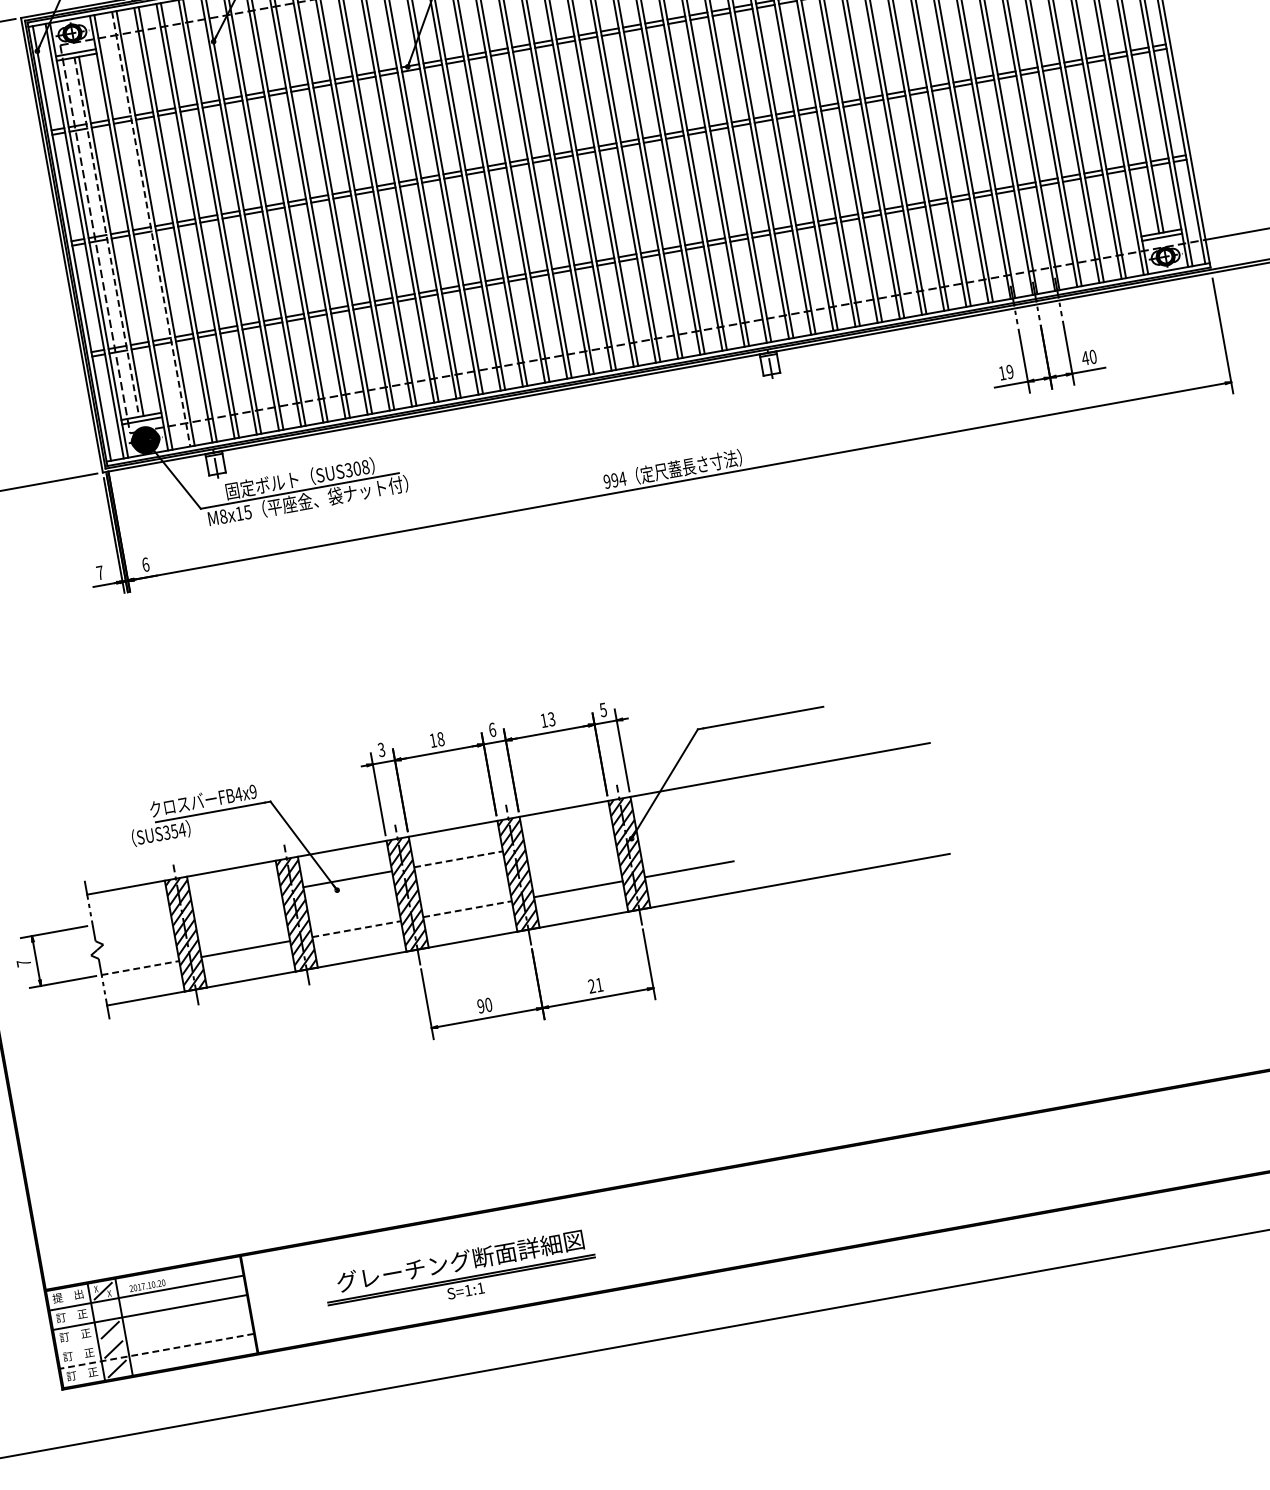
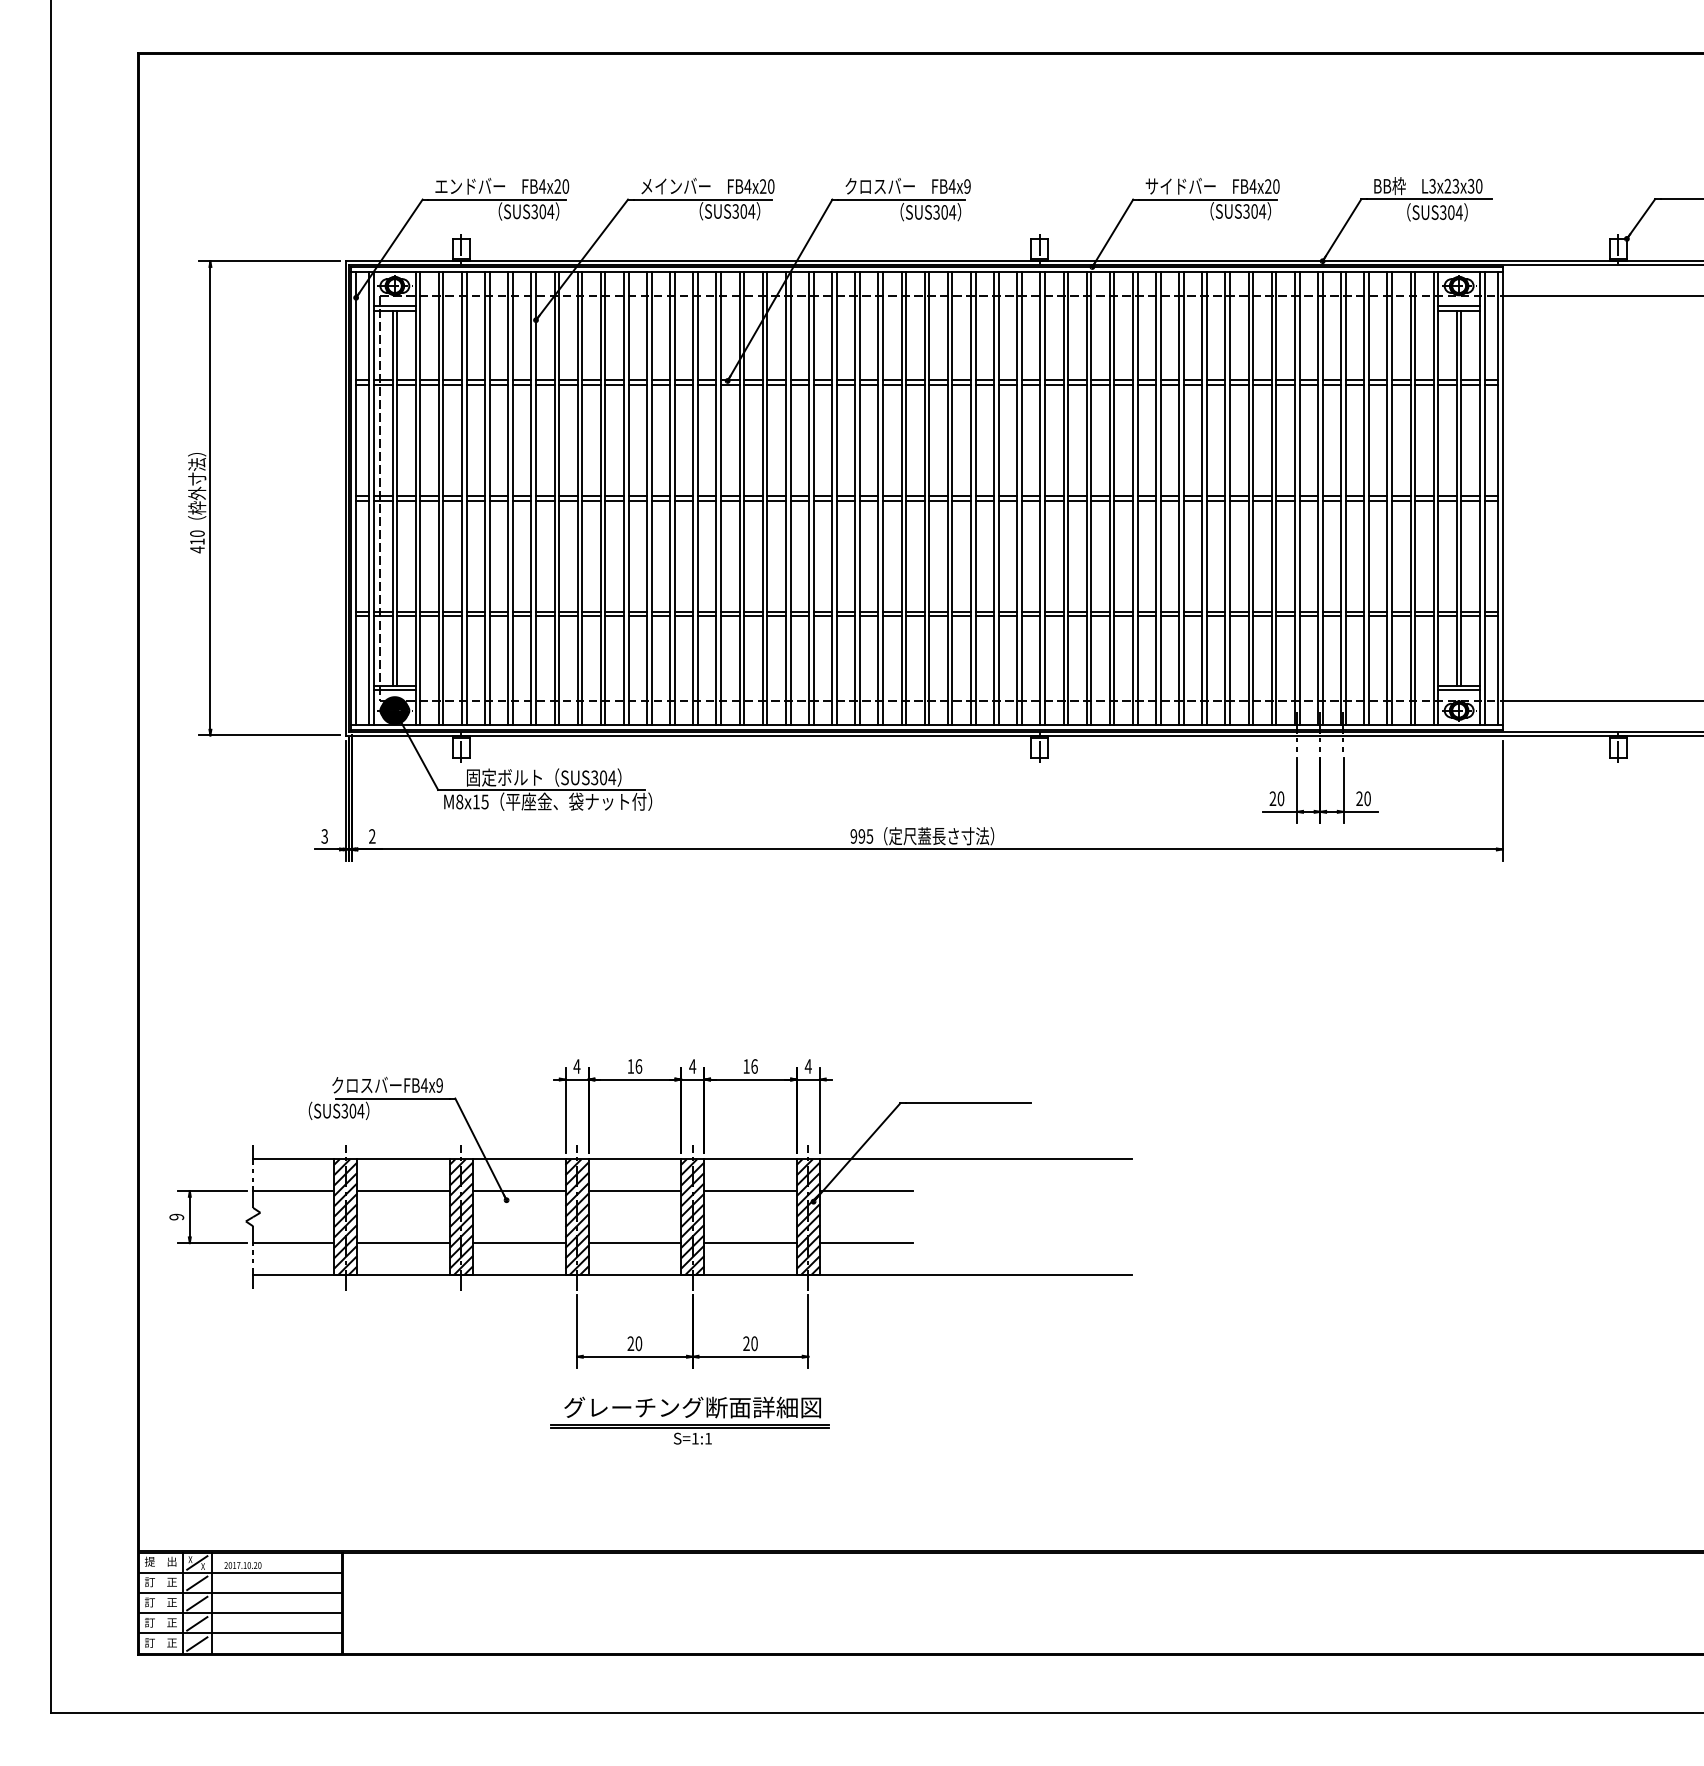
line: (150, 229) -> (438, 498), dashed -> solid
line: (106, 237) -> (392, 498), dashed -> solid
text: (1085, 358) -> (1359, 798), 40 -> 20
text: (1005, 372) -> (1276, 798), 19 -> 20
text: (365, 466) -> (612, 777), SUS308 -> SUS304
text: (622, 479) -> (869, 836), 994 -> 995
text: (145, 564) -> (372, 836), 6 -> 2
text: (99, 573) -> (324, 836), 7 -> 3
text: (602, 710) -> (807, 1066), 5 -> 4
text: (551, 719) -> (754, 1066), 13 -> 16
text: (492, 729) -> (692, 1066), 6 -> 4
text: (440, 739) -> (638, 1066), 18 -> 16
text: (381, 749) -> (576, 1066), 3 -> 4
line: (680, 819) -> (866, 1191), added
text: (174, 830) -> (352, 1110), SUS354 -> SUS304
line: (569, 839) -> (750, 1191), added
line: (459, 859) -> (635, 1191), dashed -> solid
line: (236, 899) -> (403, 1191), added
line: (468, 909) -> (635, 1243), dashed -> solid
line: (131, 918) -> (293, 1191), added
line: (357, 929) -> (519, 1243), dashed -> solid
text: (23, 962) -> (176, 1216), 7 -> 9
line: (141, 968) -> (294, 1243), dashed -> solid
text: (599, 984) -> (754, 1343), 21 -> 20
text: (480, 1007) -> (630, 1344), 90 -> 20
part: (459, 1274) -> (689, 1420), moved
line: (107, 1310) -> (197, 1583), added
line: (153, 1332) -> (240, 1613), added
line: (156, 1351) -> (240, 1633), dashed -> solid

